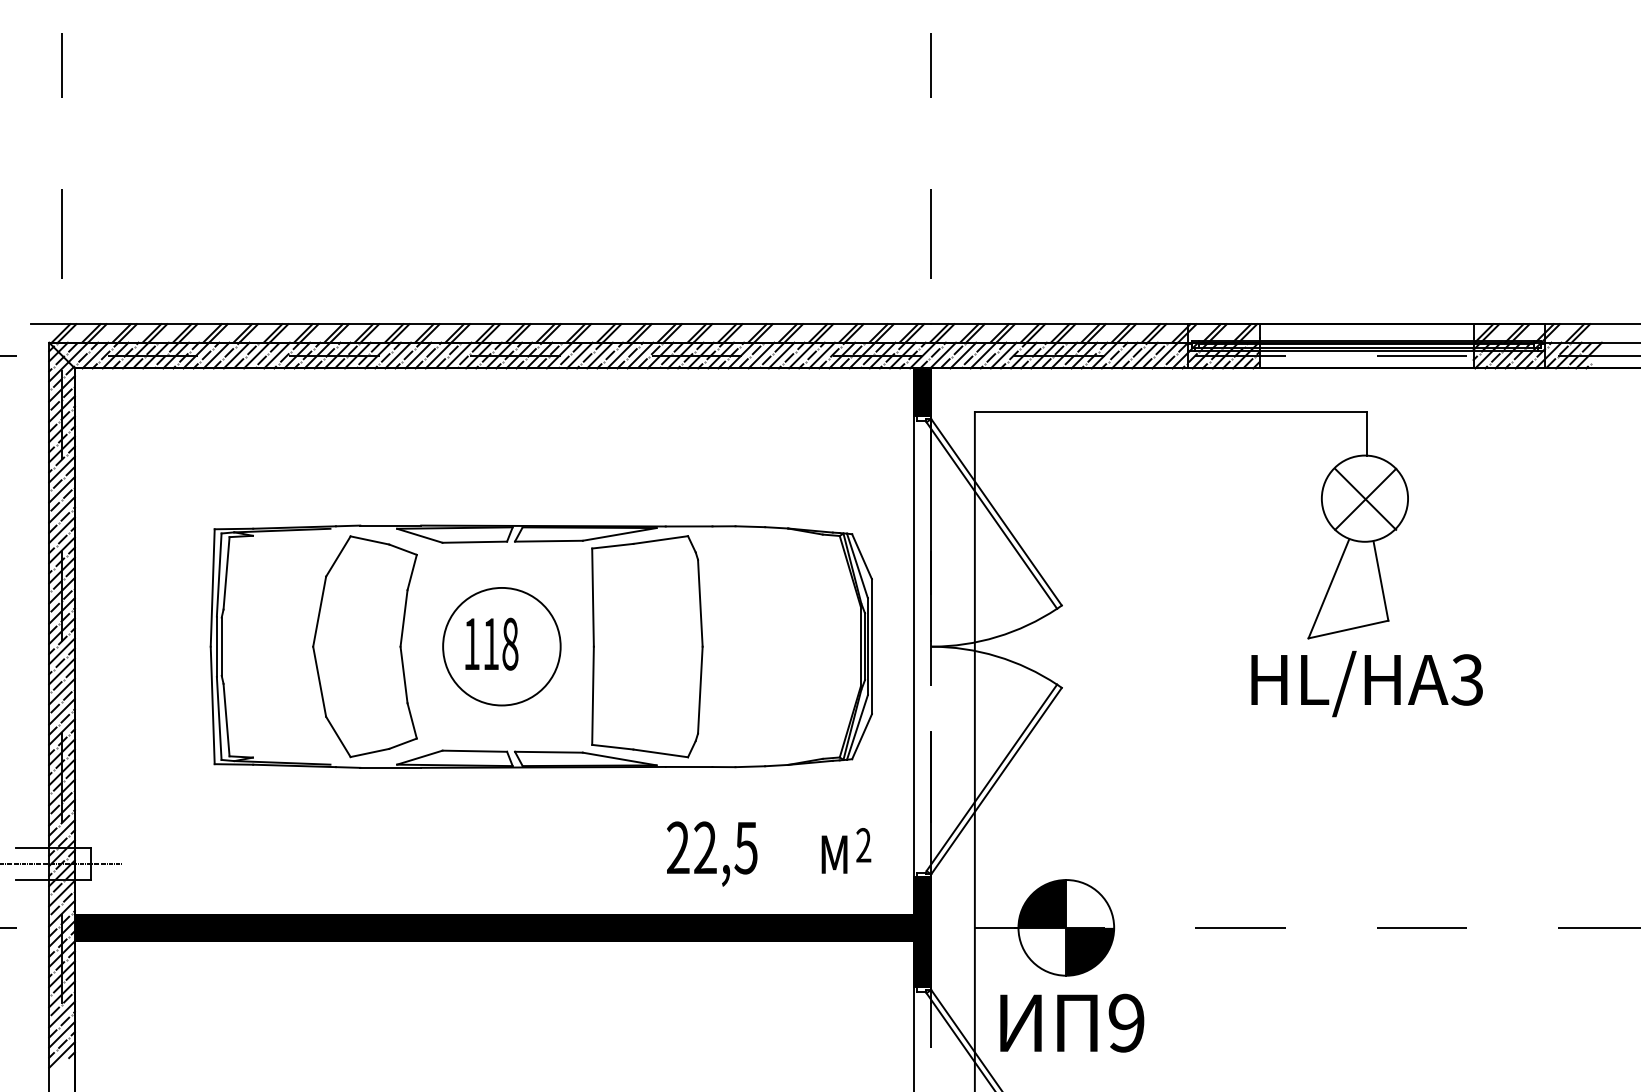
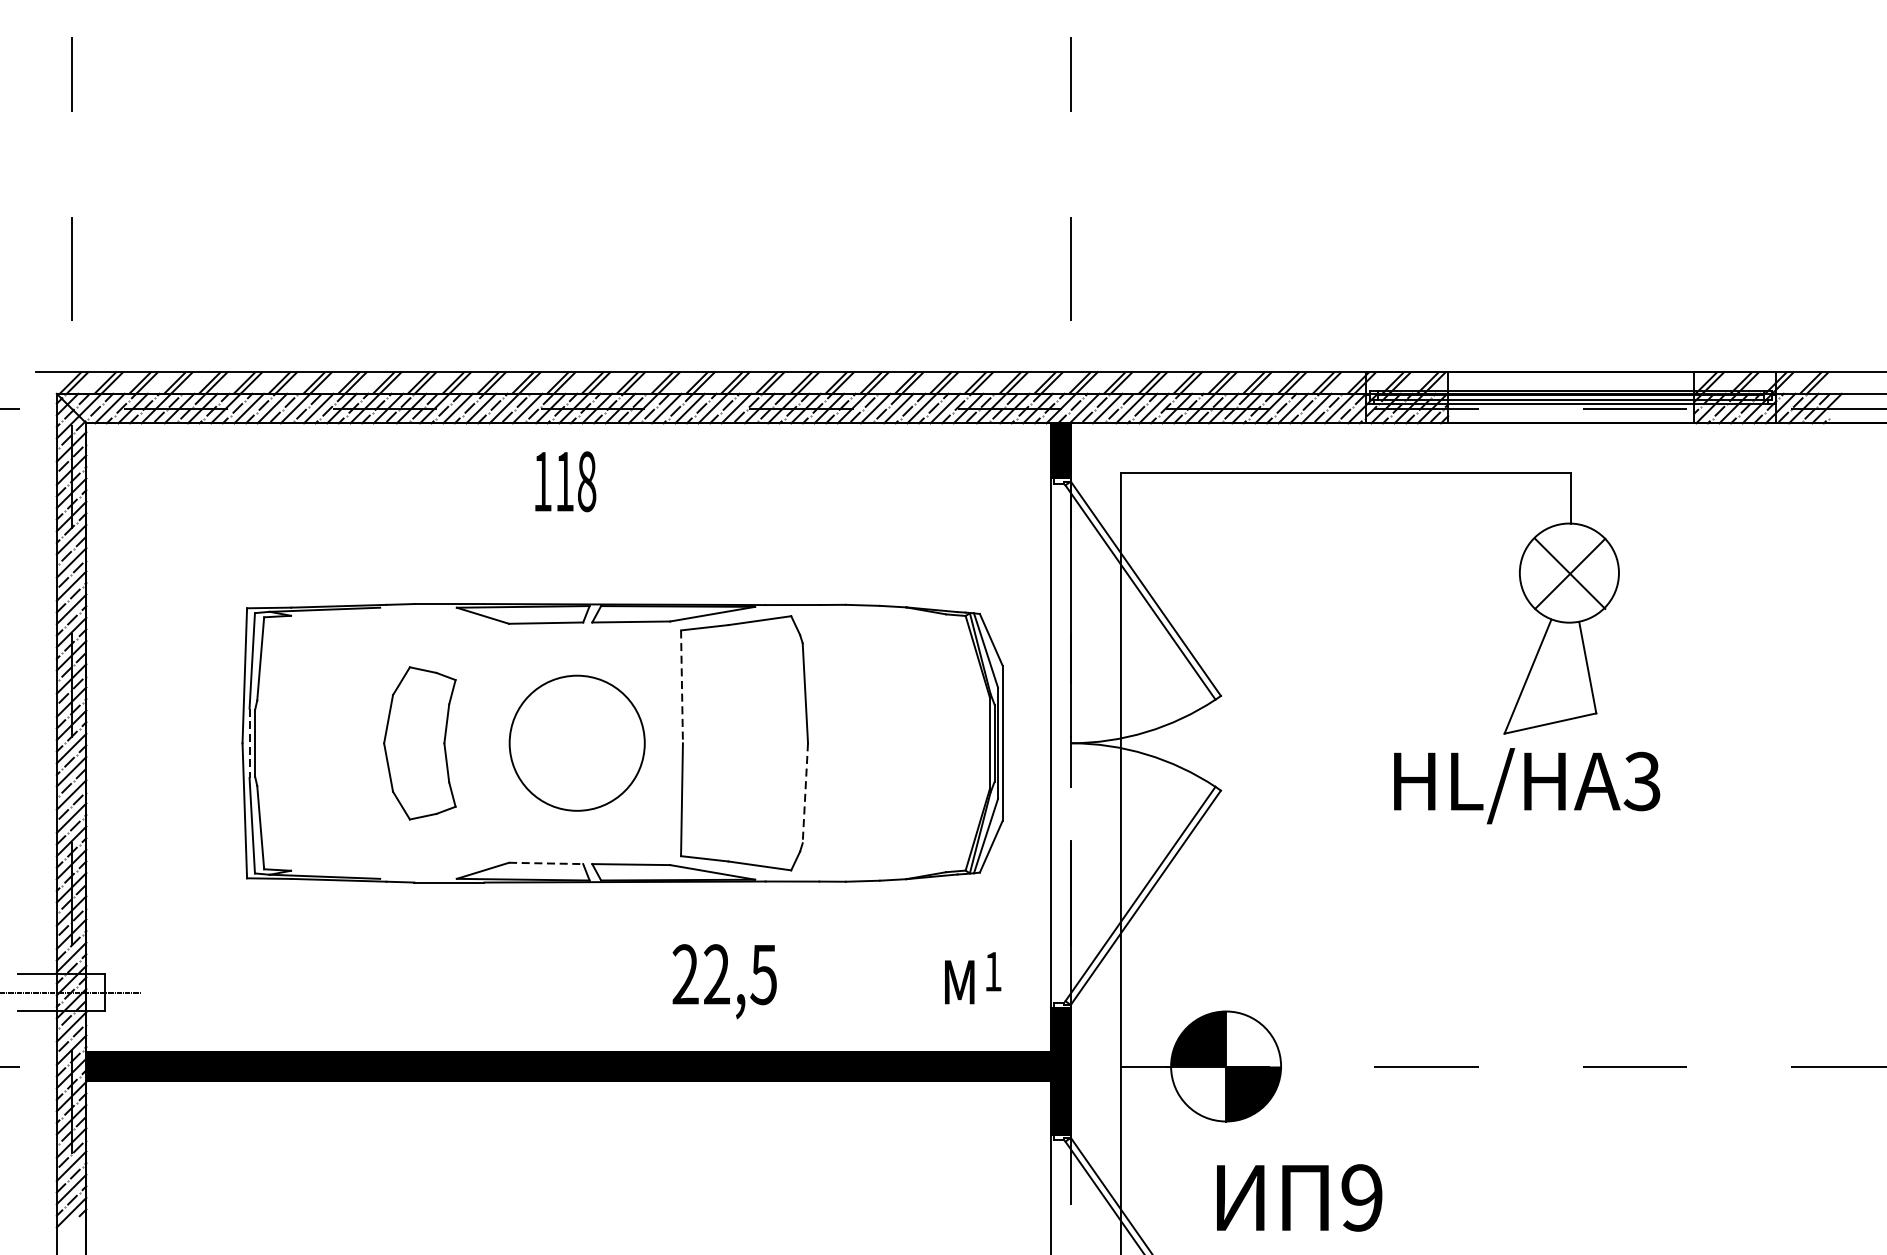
line: (593, 598) -> (682, 687), solid -> dashed
text: (491, 643) -> (565, 480), moved
part: (364, 646) -> (419, 743), size x0.6
line: (216, 647) -> (249, 744), solid -> dashed
text: (1366, 684) -> (1526, 786), moved
line: (700, 690) -> (805, 793), solid -> dashed
line: (475, 751) -> (546, 863), solid -> dashed
text: (863, 845) -> (992, 971), 2 -> 1
text: (712, 853) -> (725, 981), moved
text: (1072, 1022) -> (1299, 1197), moved

